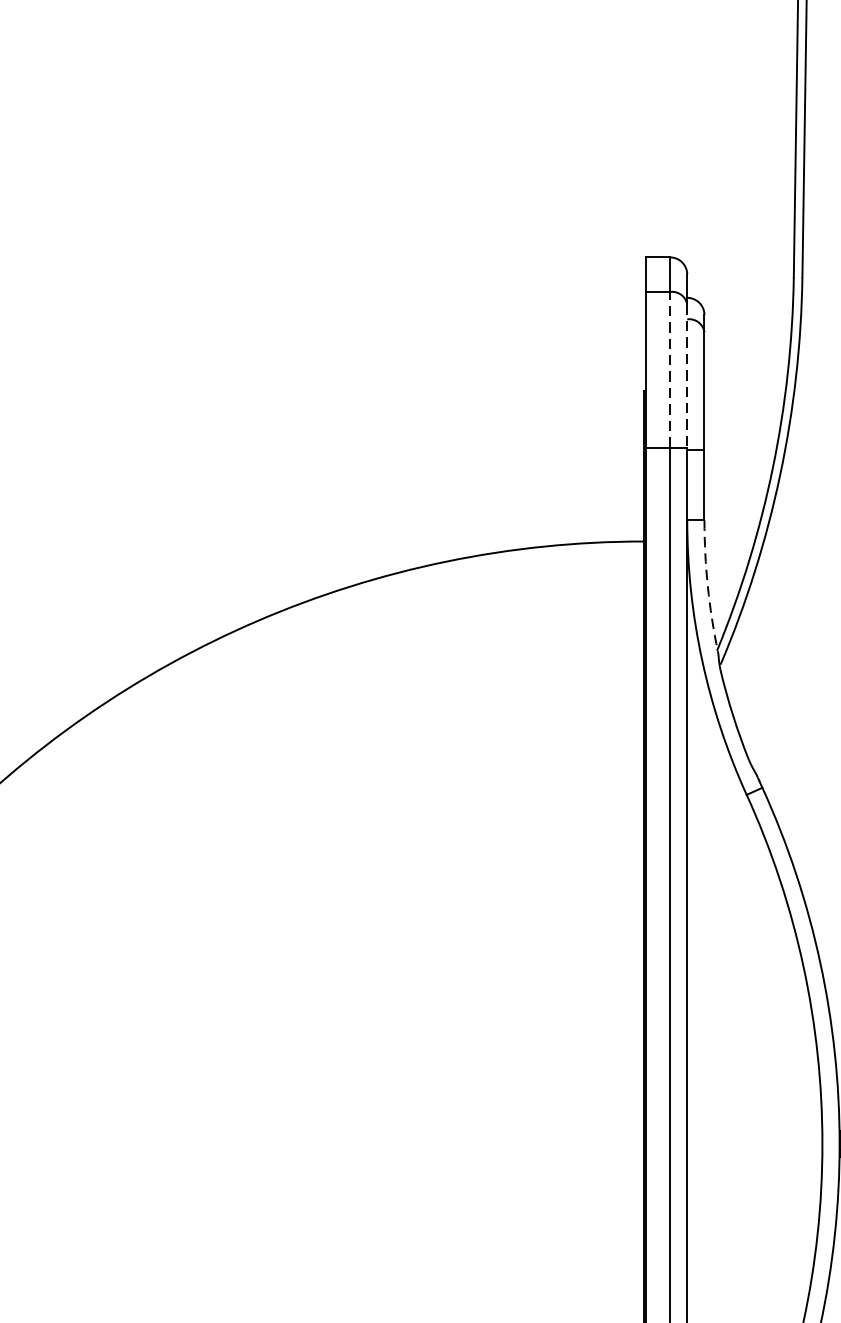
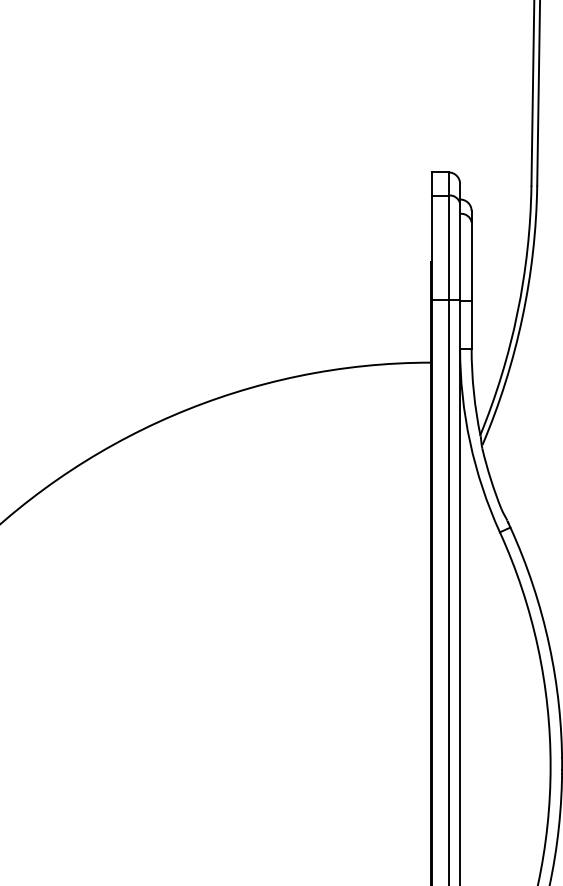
line: (669, 369) -> (448, 247), dashed -> solid
line: (687, 375) -> (460, 251), dashed -> solid
arc: (707, 586) -> (473, 392), dashed -> solid

